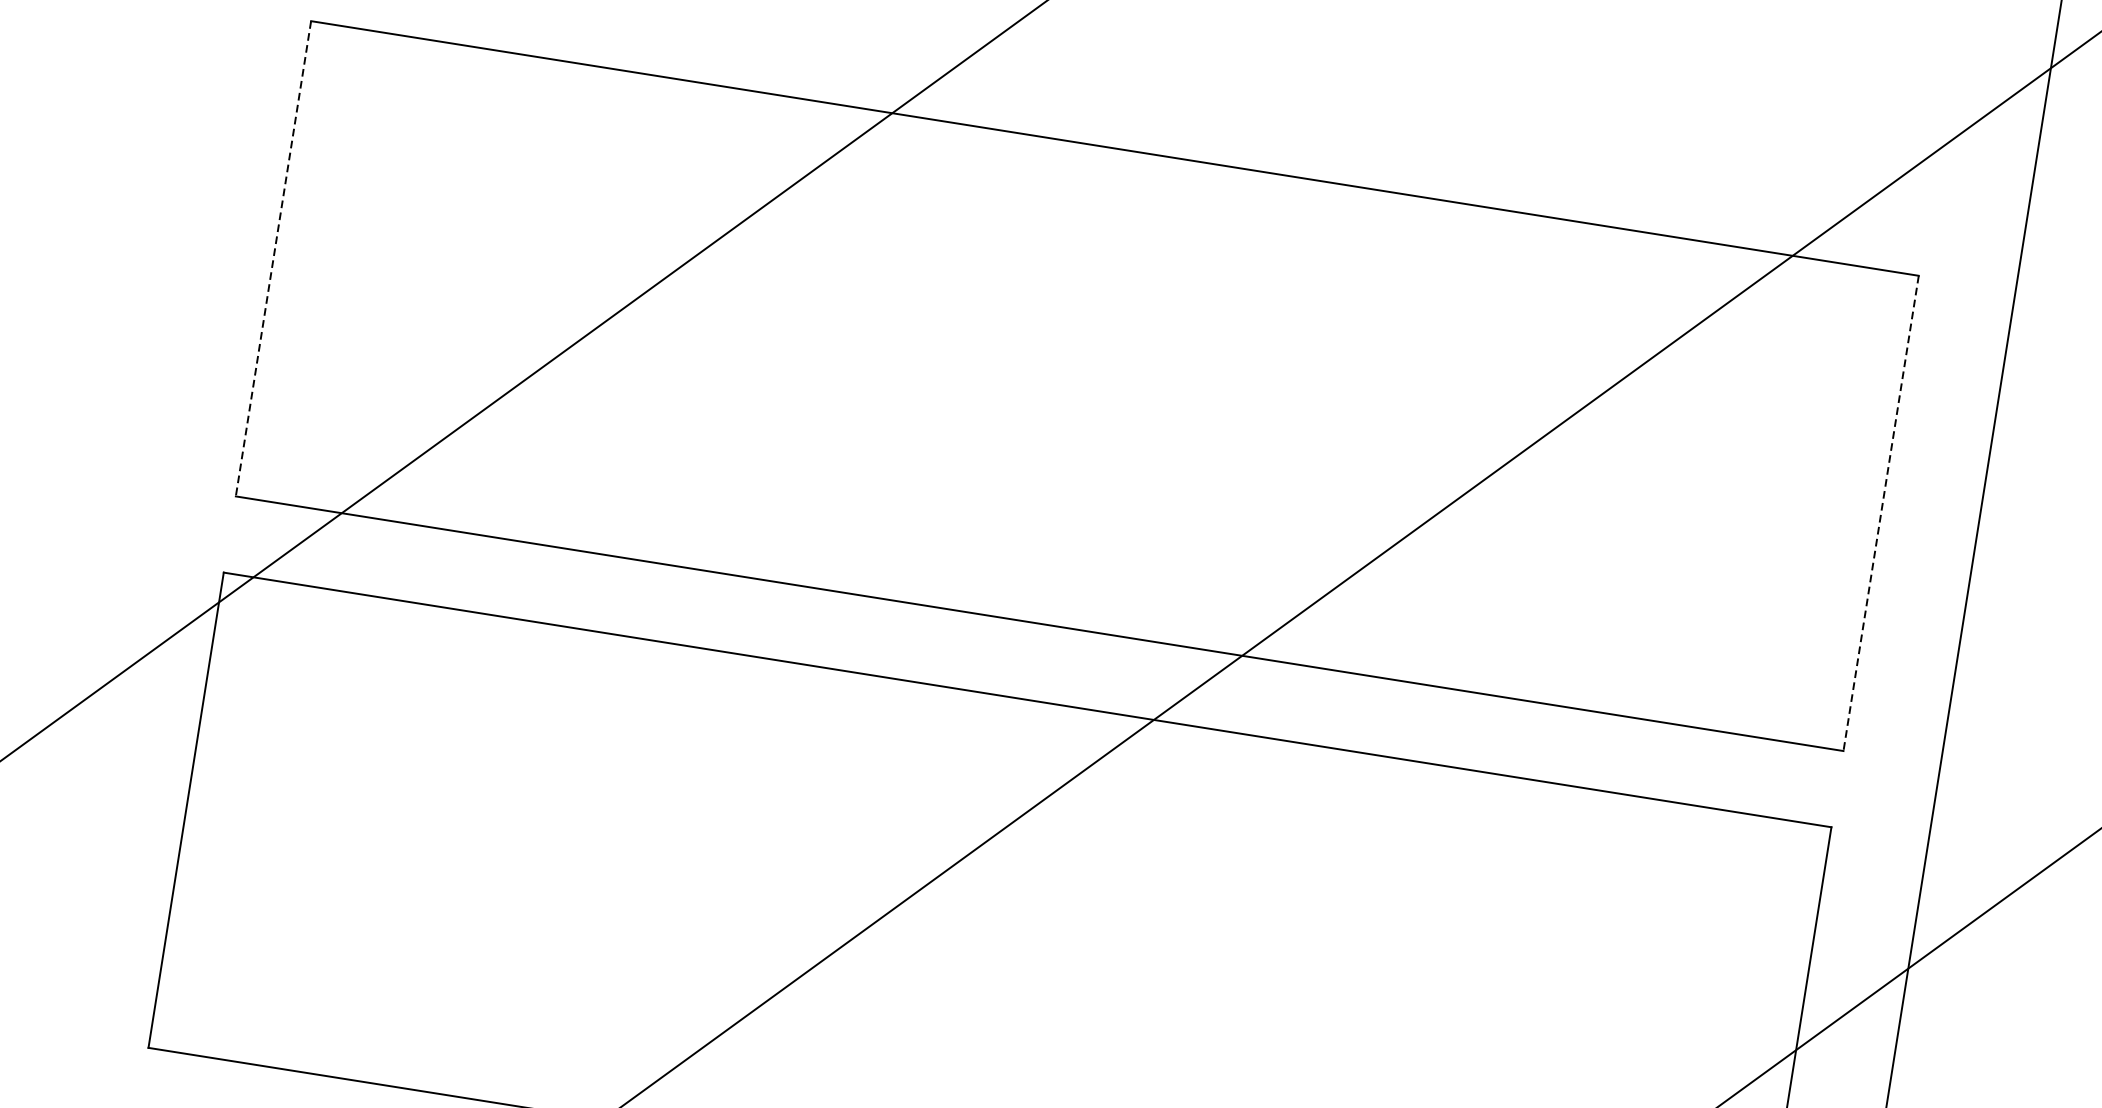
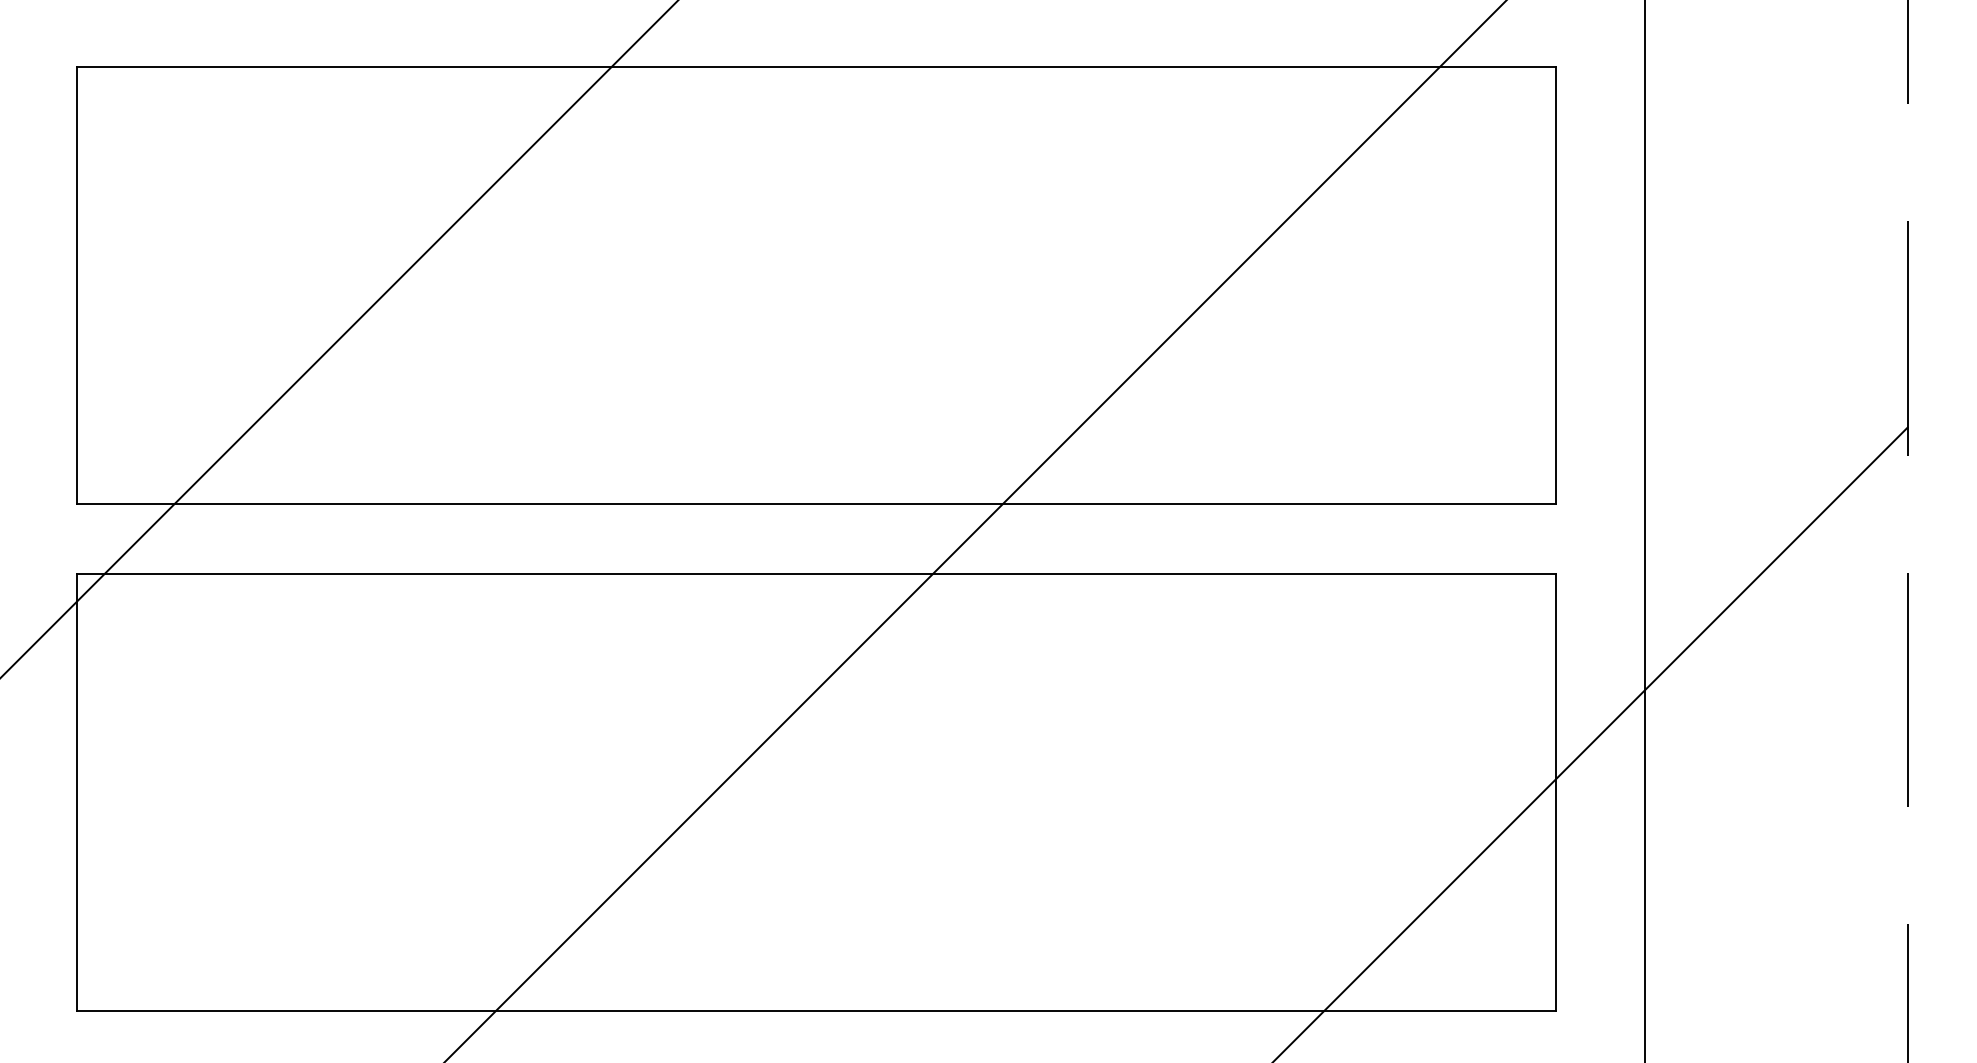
line: (274, 258) -> (77, 285), dashed -> solid
line: (1880, 513) -> (1555, 285), dashed -> solid

